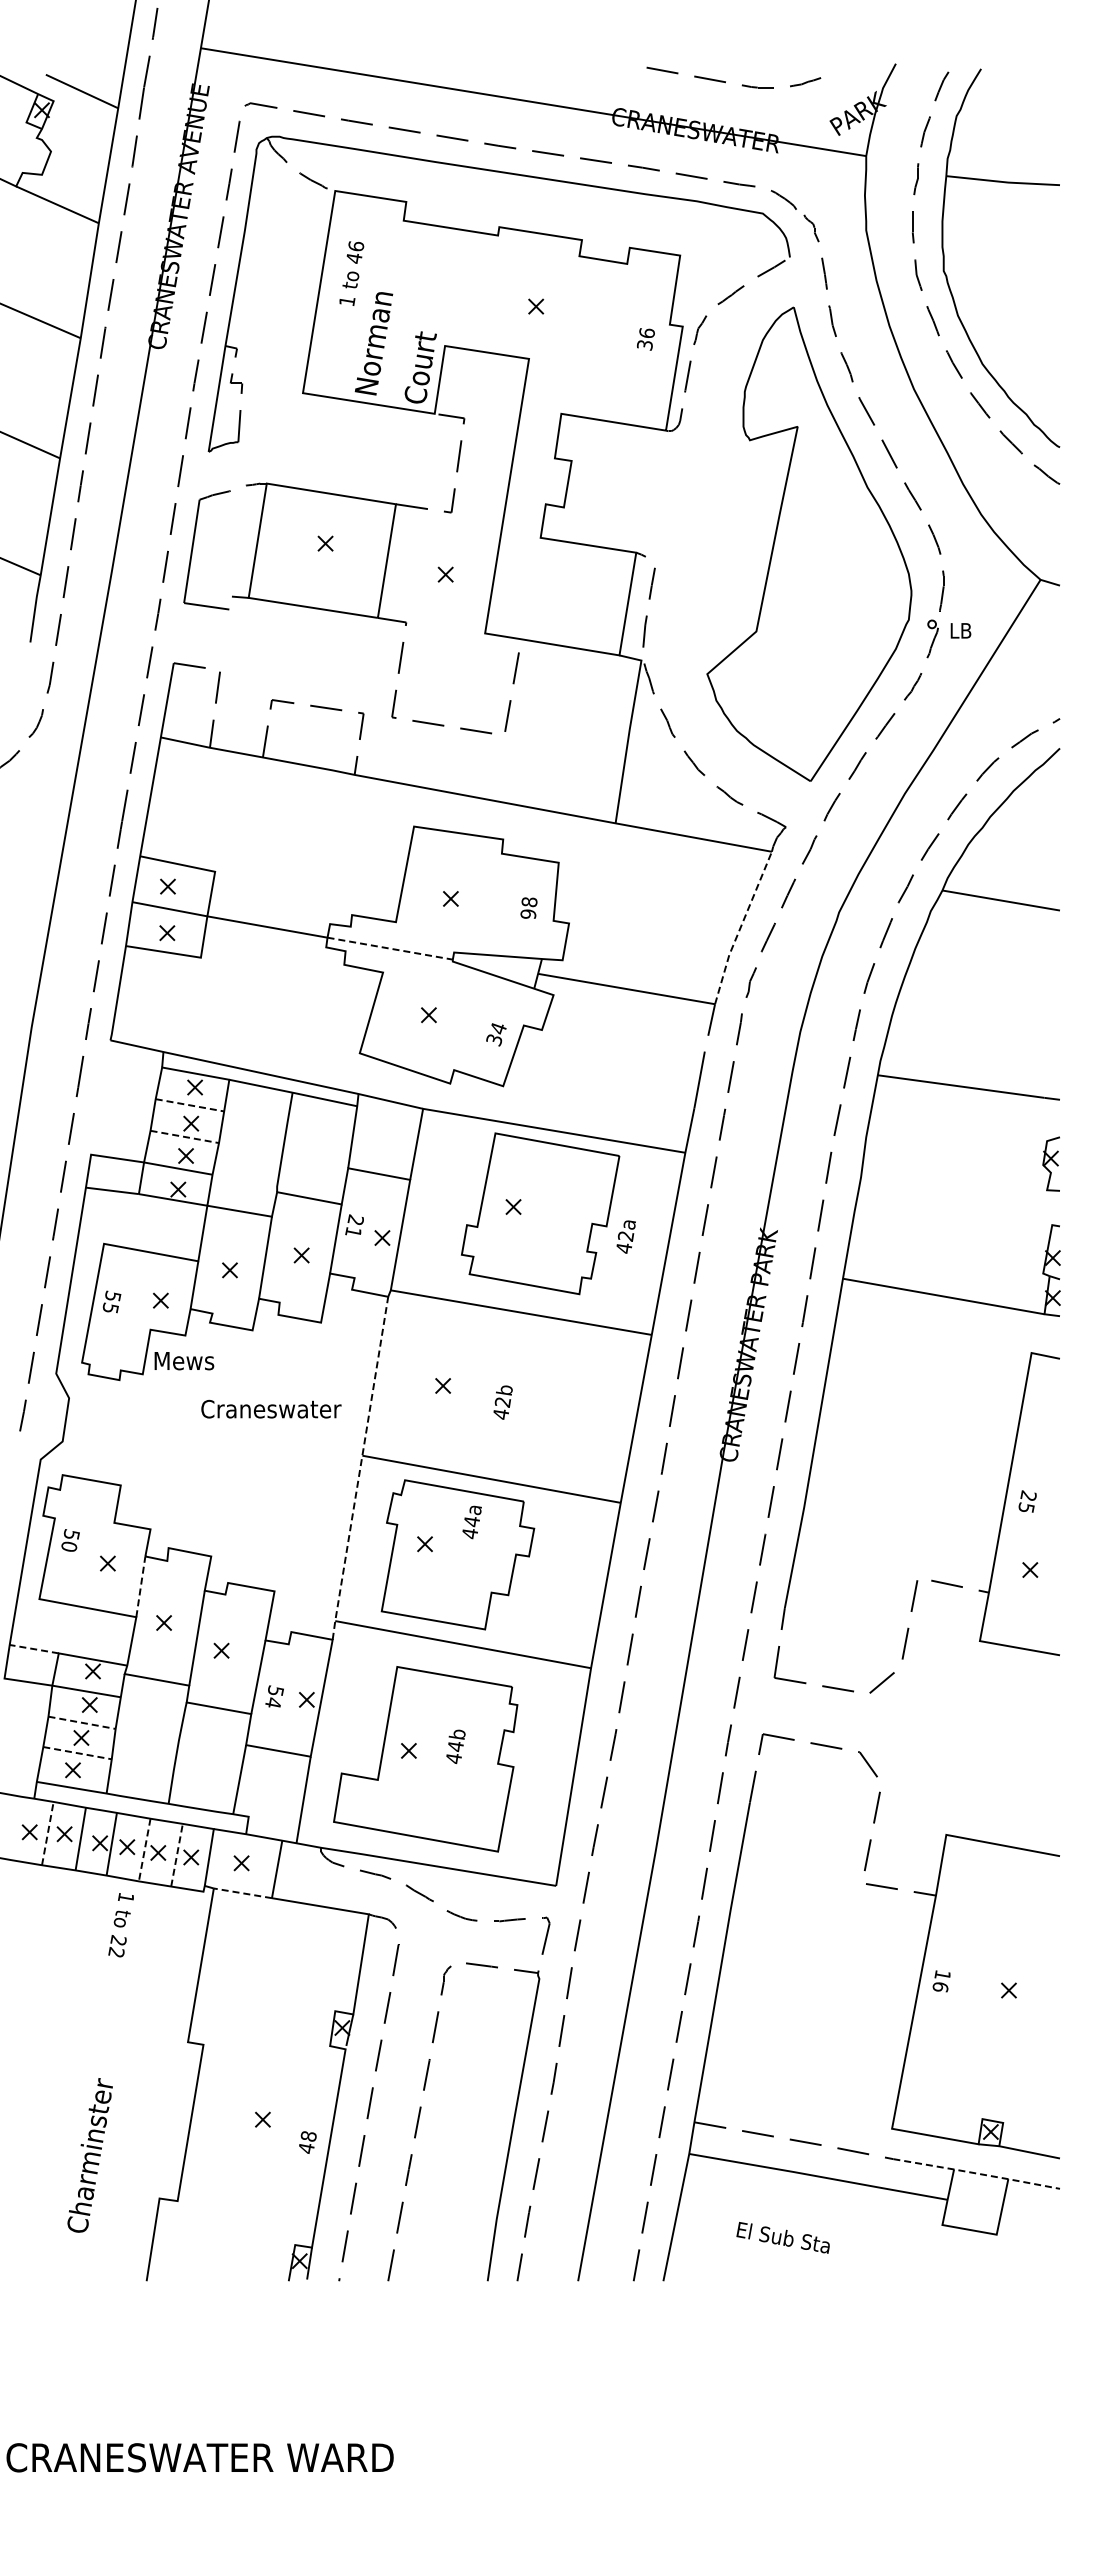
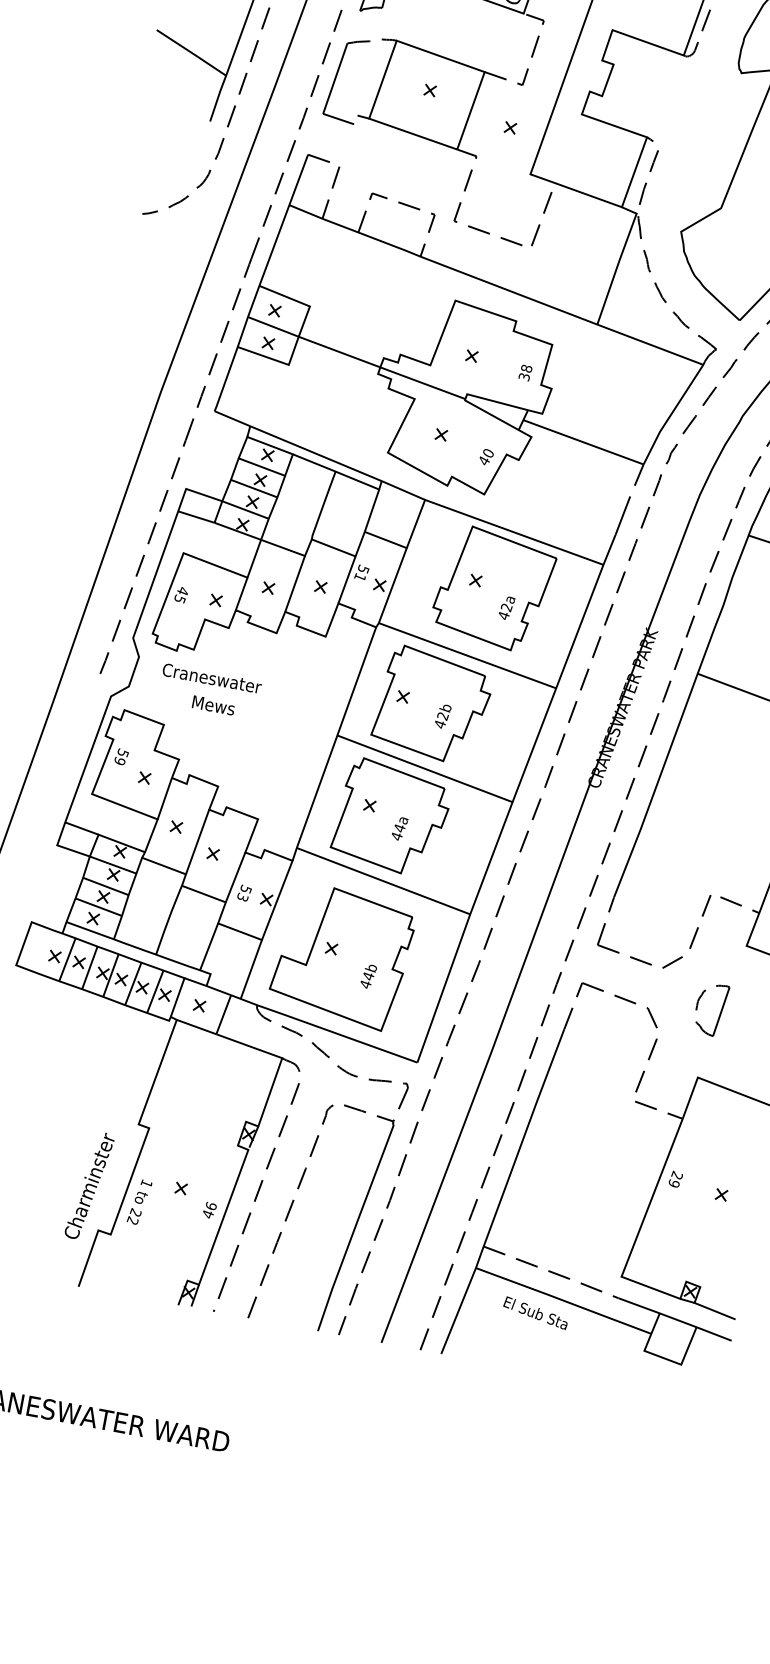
text: (528, 914) -> (524, 377), 98 -> 38
line: (740, 927) -> (671, 413), dashed -> solid
line: (390, 948) -> (423, 383), dashed -> solid
text: (496, 1034) -> (486, 457), 34 -> 40
line: (189, 1105) -> (261, 467), dashed -> solid
line: (184, 1136) -> (254, 488), dashed -> solid
text: (355, 1219) -> (363, 568), 21 -> 51
text: (625, 1236) -> (506, 607), moved
text: (113, 1295) -> (183, 590), 55 -> 45
text: (184, 1361) -> (213, 705), moved
part: (485, 1389) -> (432, 705), added
text: (271, 1408) -> (212, 678), moved
line: (360, 1468) -> (334, 744), dashed -> solid
text: (471, 1522) -> (399, 828), moved
text: (69, 1546) -> (120, 761), 50 -> 59
line: (140, 1586) -> (164, 798), dashed -> solid
line: (34, 1649) -> (82, 828), dashed -> solid
text: (273, 1702) -> (242, 897), 54 -> 53
line: (82, 1722) -> (106, 886), dashed -> solid
part: (960, 1738) -> (720, 1011), added
text: (455, 1746) -> (368, 976), moved
line: (77, 1753) -> (98, 907), dashed -> solid
line: (47, 1833) -> (67, 959), dashed -> solid
line: (144, 1850) -> (133, 984), dashed -> solid
line: (177, 1855) -> (155, 992), dashed -> solid
line: (242, 1893) -> (196, 1027), dashed -> solid
text: (120, 1925) -> (139, 1202), moved
text: (941, 1980) -> (675, 1179), 16 -> 29
text: (308, 2136) -> (211, 1206), 48 -> 46
text: (89, 2155) -> (89, 1185), moved
line: (977, 2173) -> (675, 1319), dashed -> solid
text: (782, 2237) -> (535, 1312), moved

